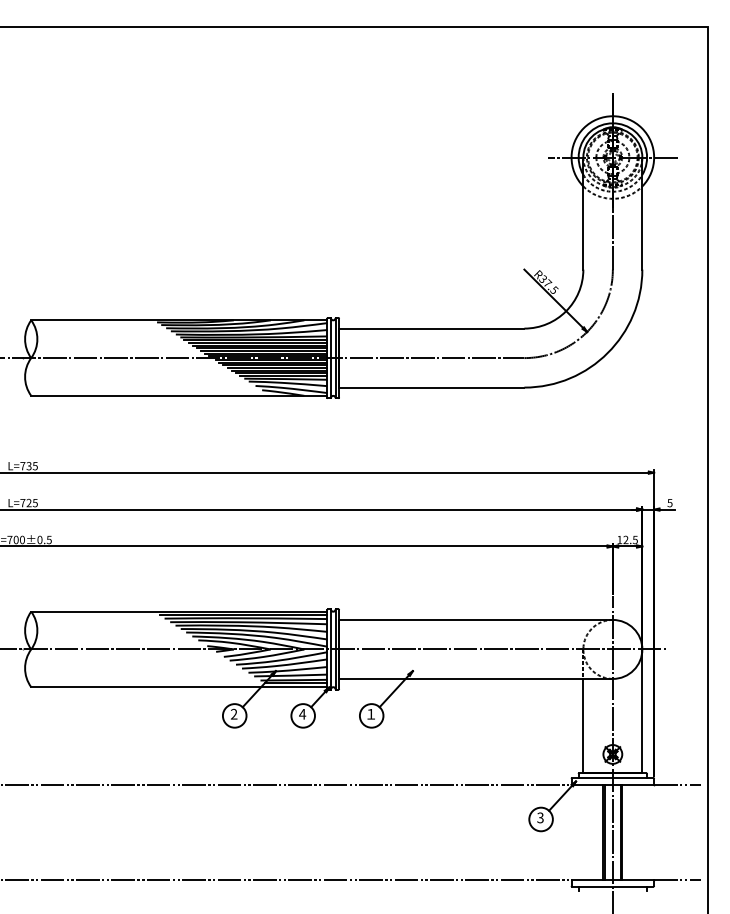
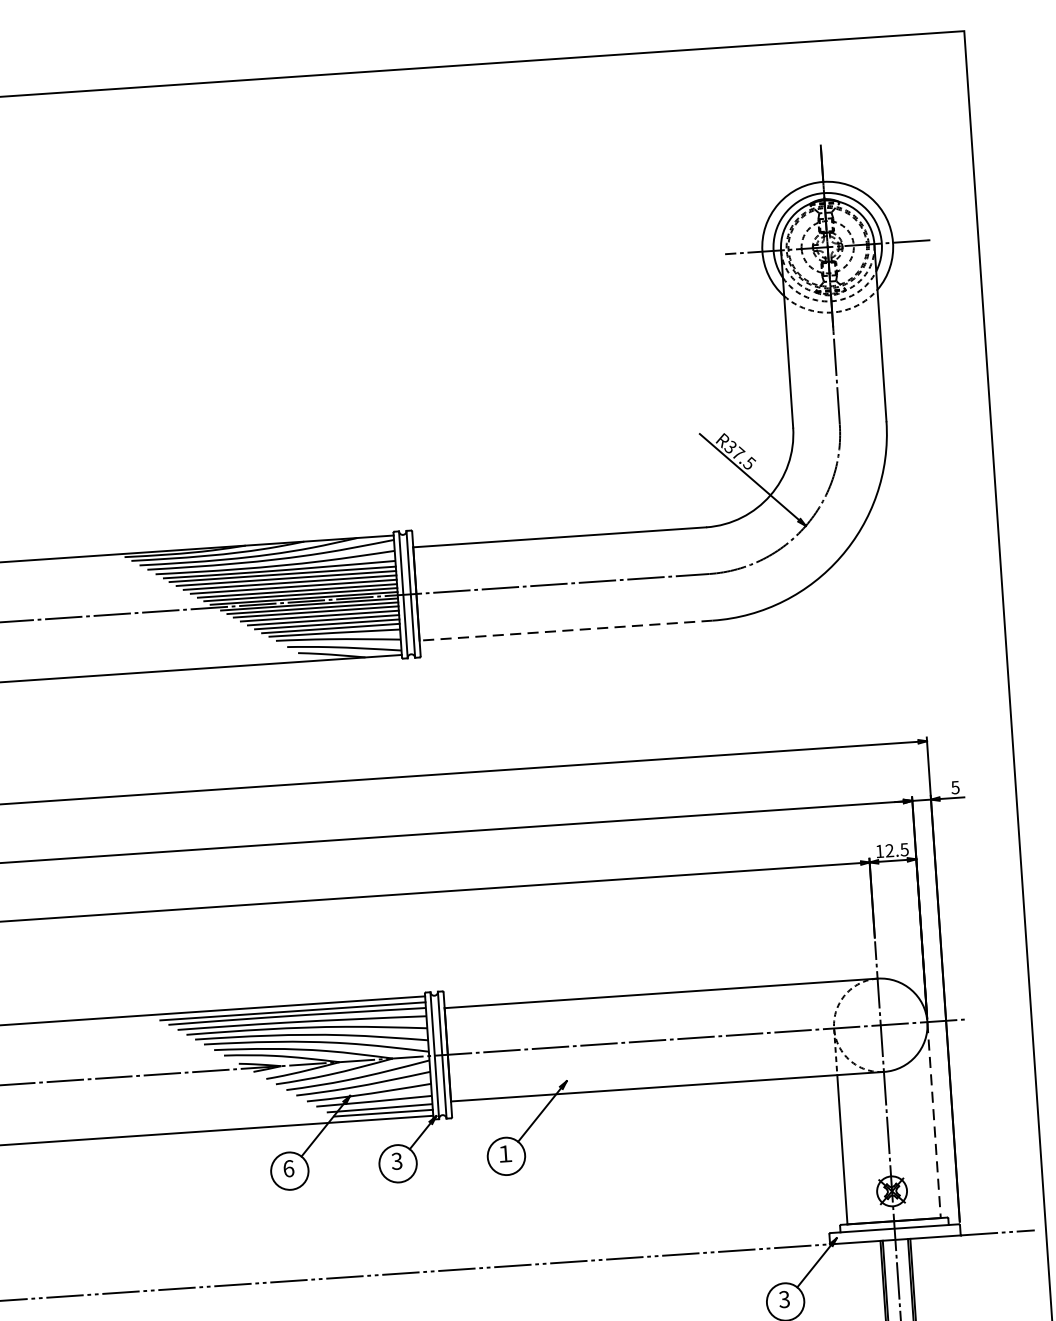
line: (431, 387) -> (565, 630), solid -> dashed
line: (642, 711) -> (934, 1120), solid -> dashed
text: (233, 713) -> (287, 1167), 2 -> 6
text: (302, 713) -> (396, 1160), 4 -> 3

